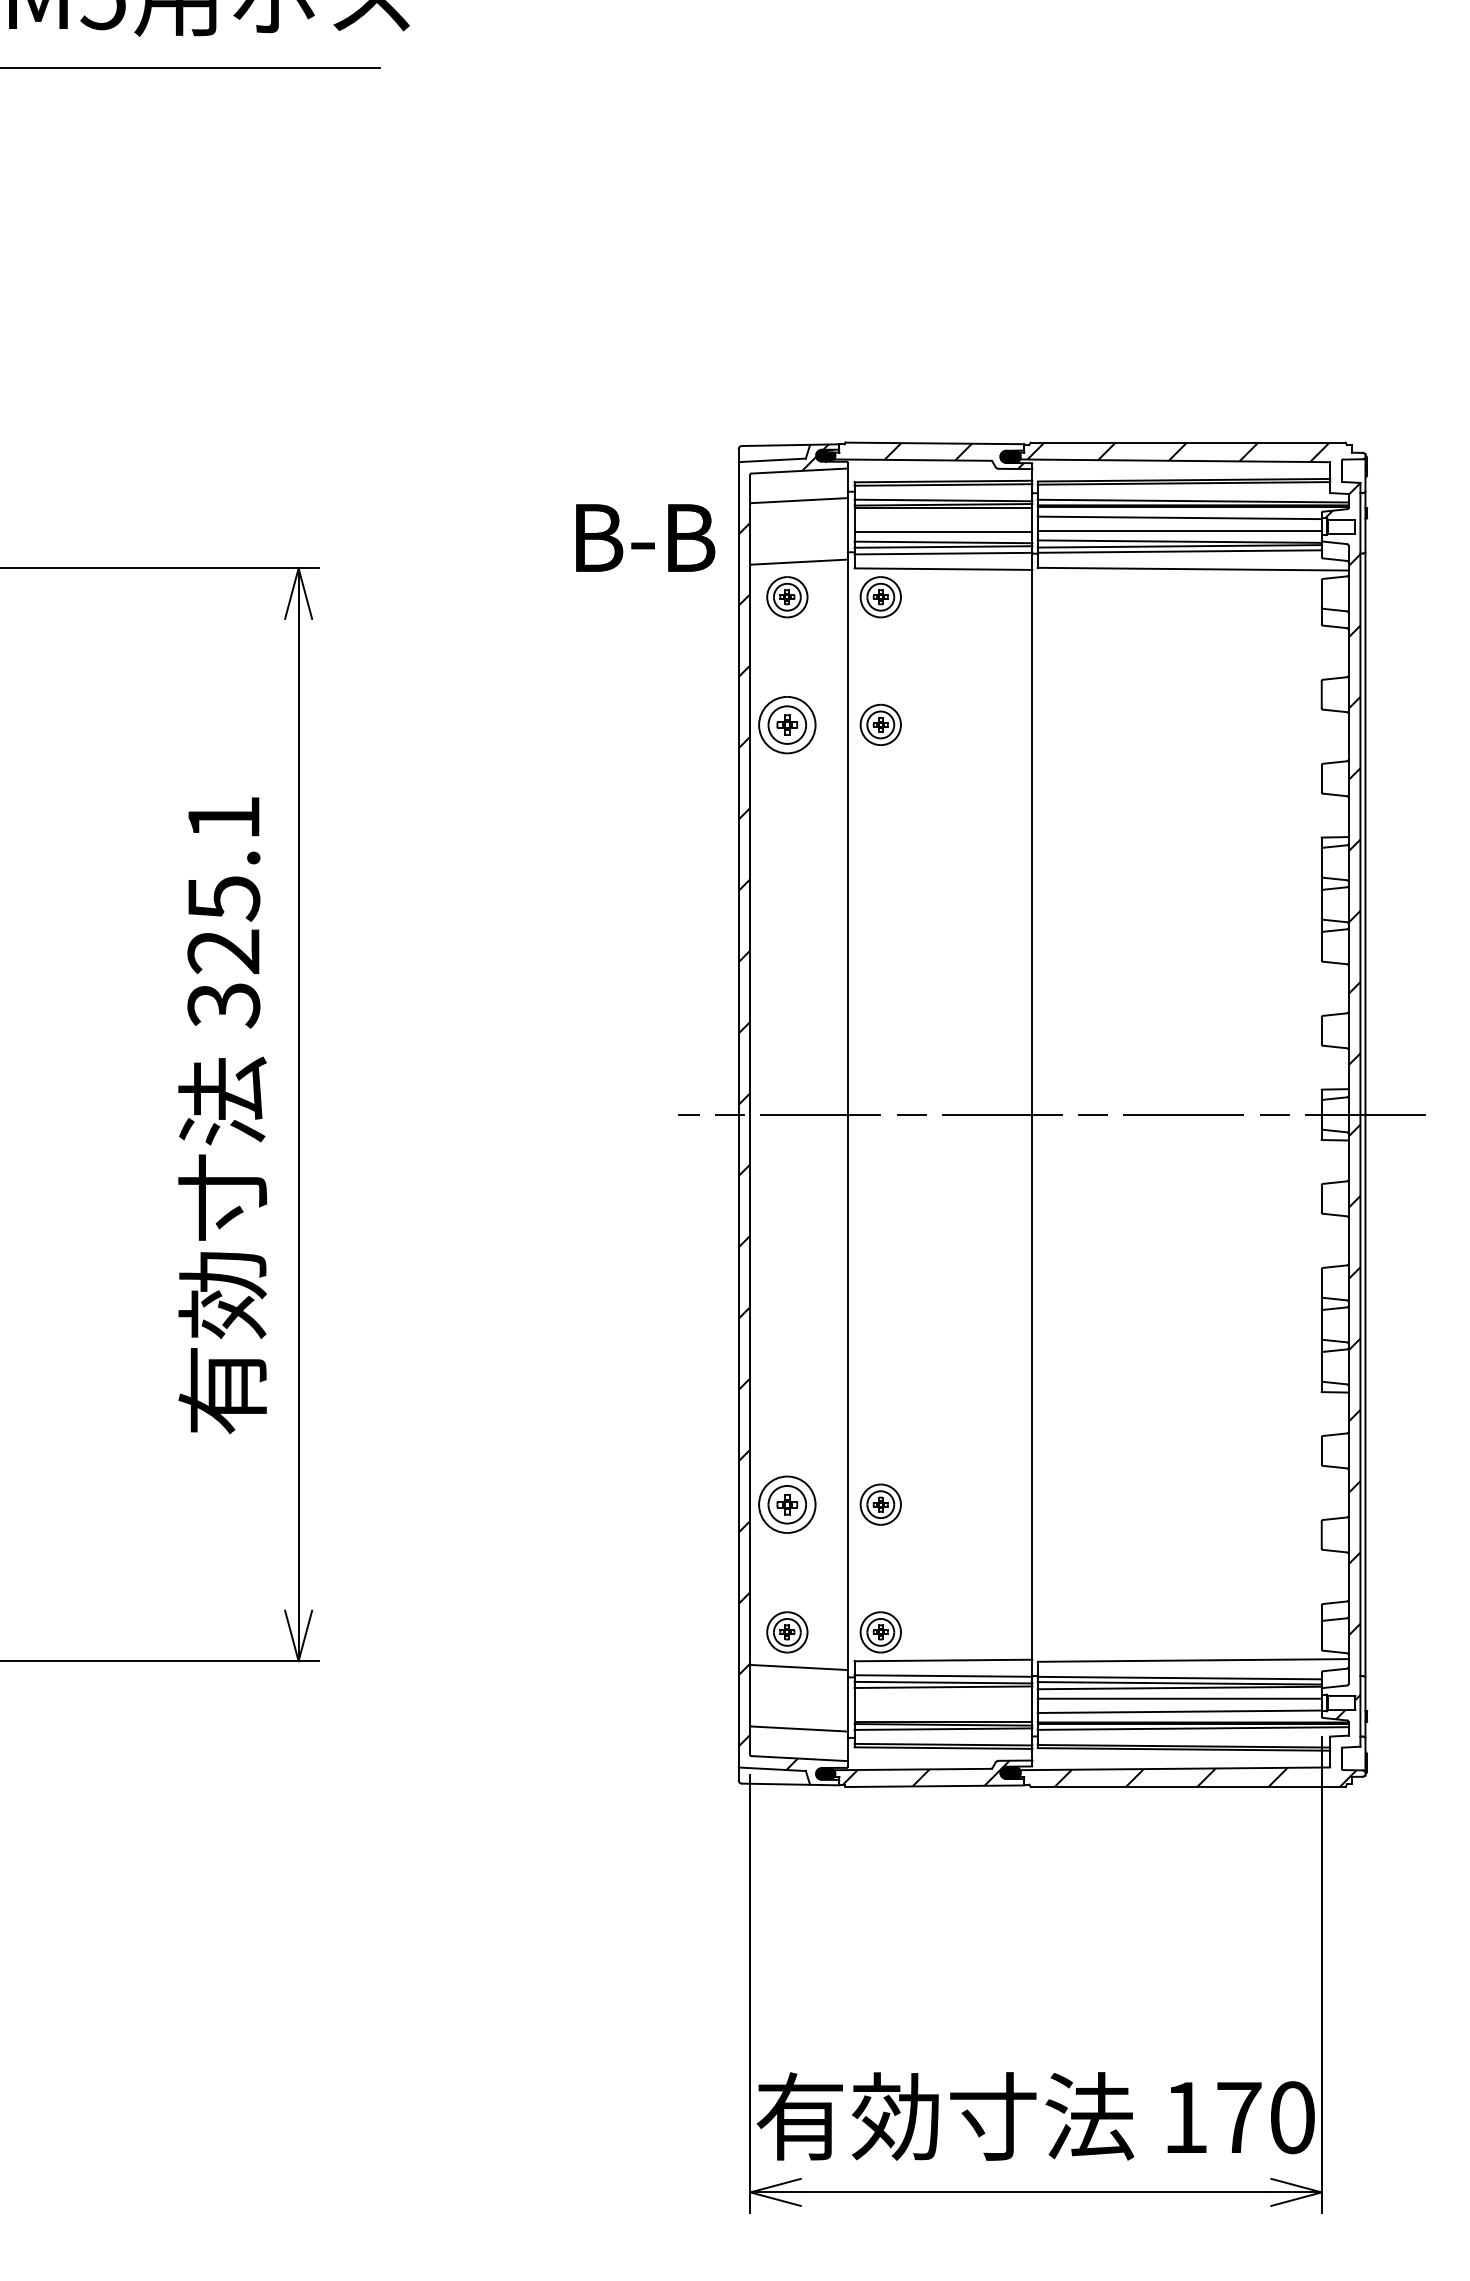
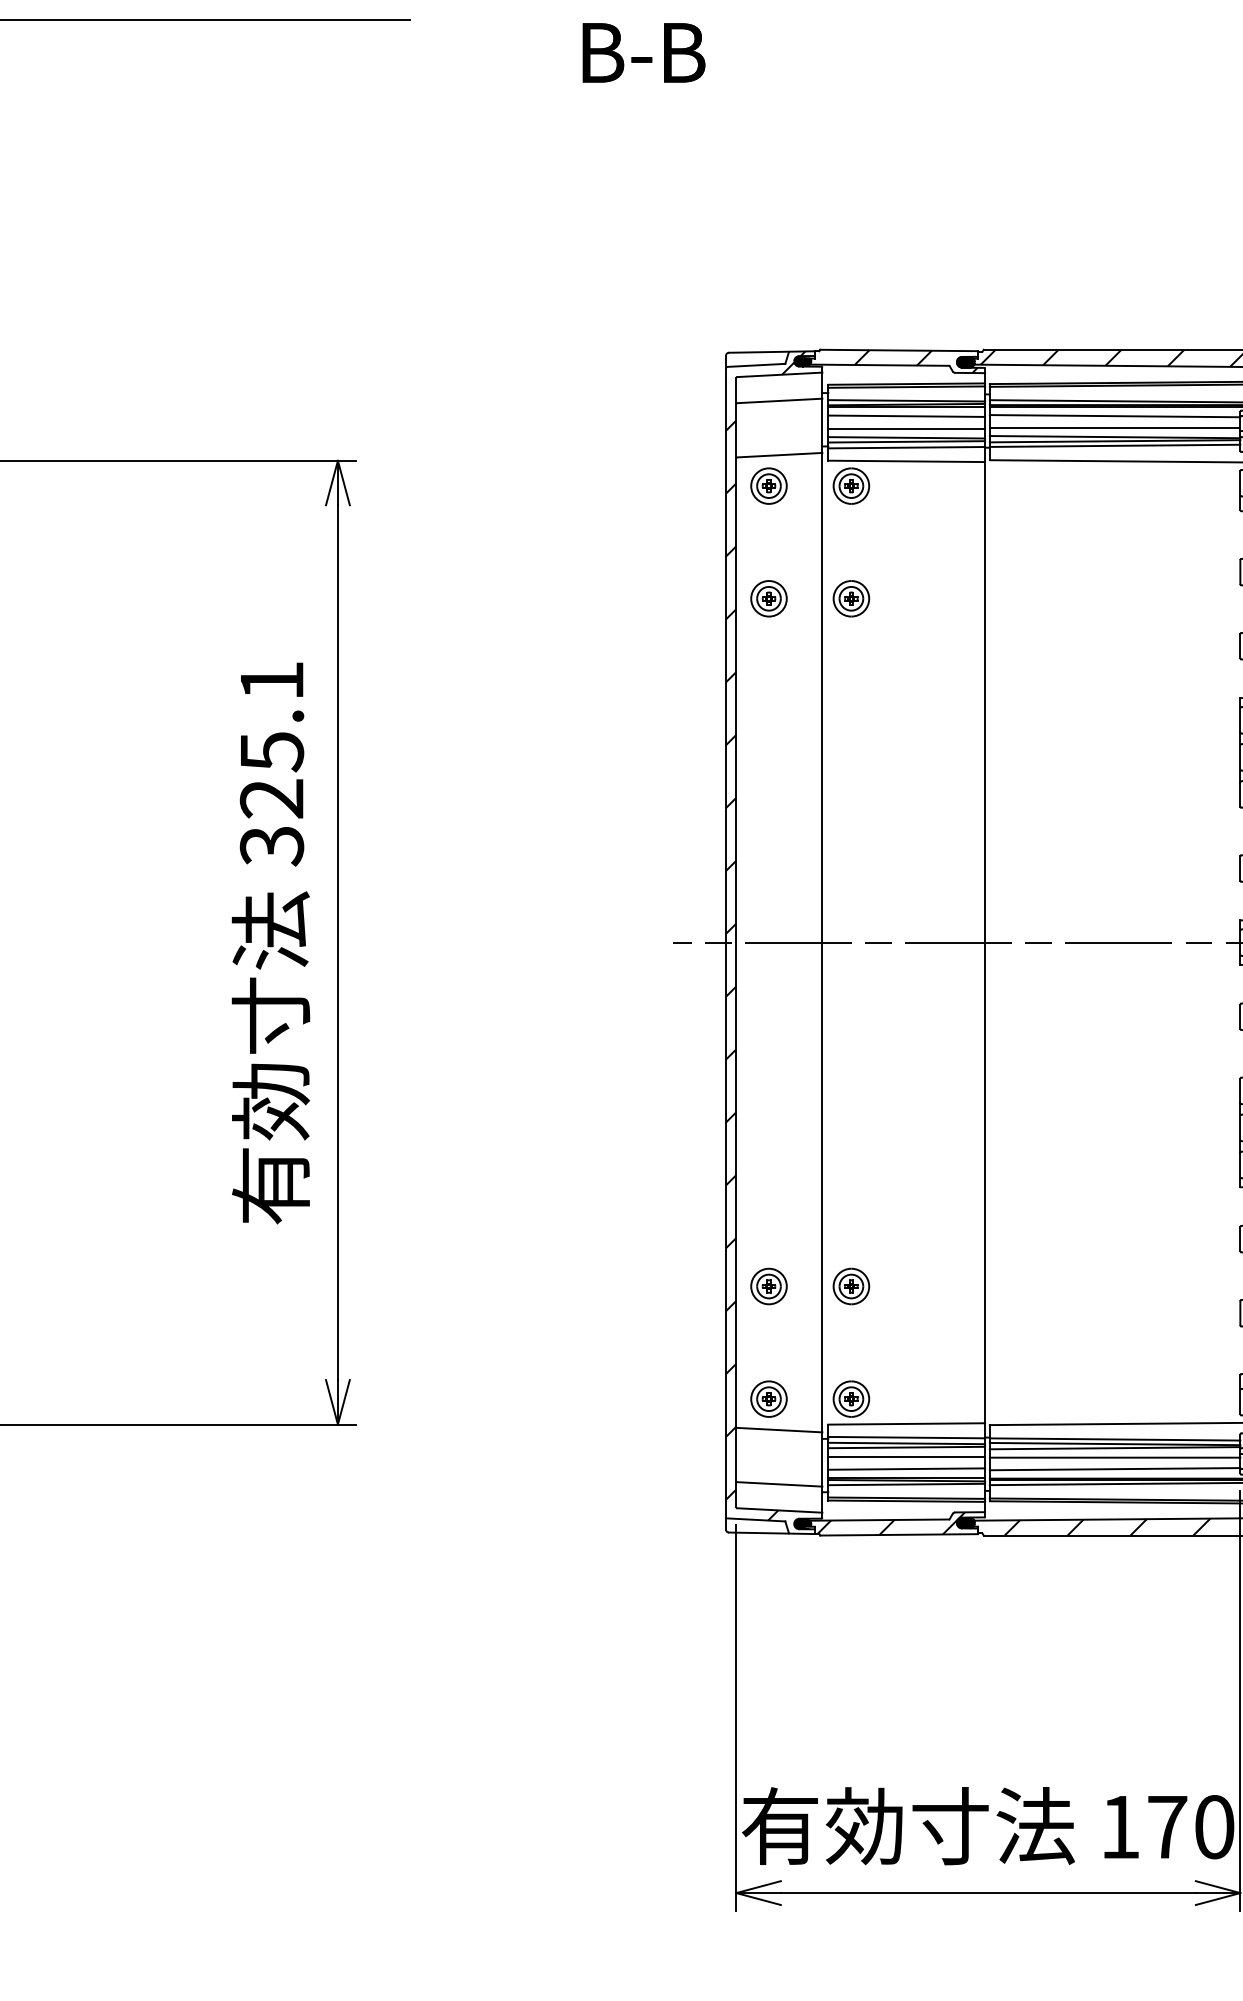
line: (943, 517) -> (906, 415), added
text: (645, 537) -> (643, 52), moved
part: (787, 724) -> (769, 598), size x0.71
part: (787, 1504) -> (769, 1286), size x0.71
line: (943, 1697) -> (906, 1456), added
line: (943, 1711) -> (906, 1468), added

